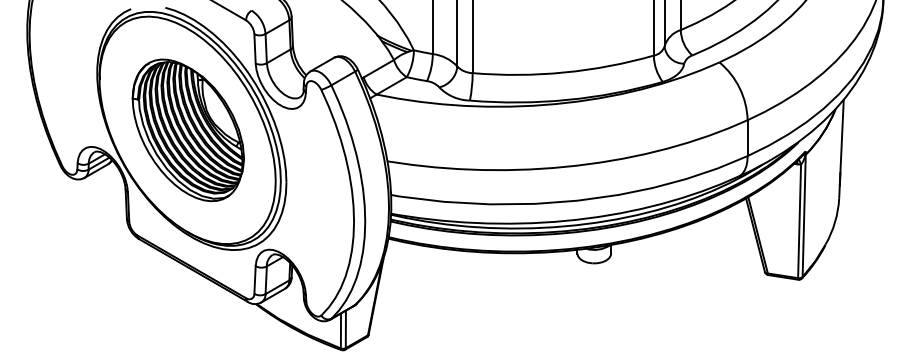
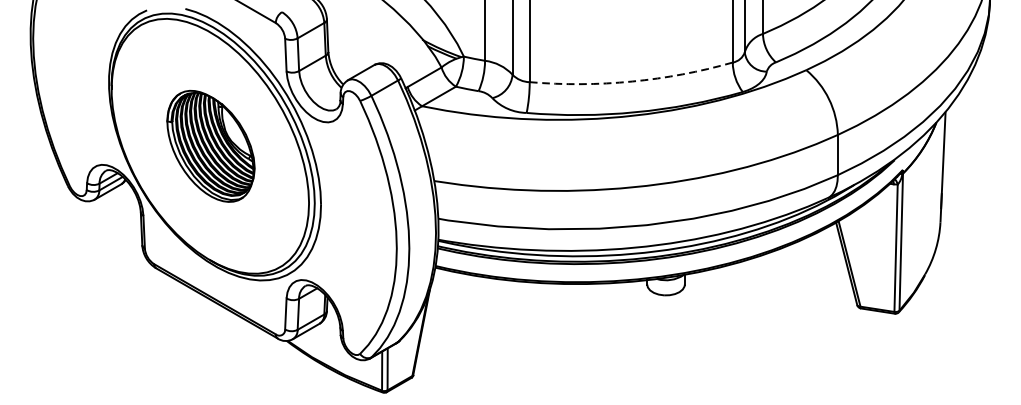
arc: (564, 72) -> (632, 81), solid -> dashed
part: (187, 130) -> (210, 146), size x0.7

